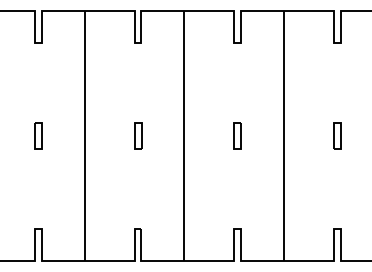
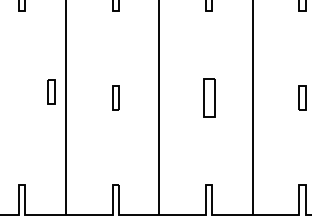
part: (38, 135) -> (51, 91), moved
part: (237, 135) -> (208, 97), size x1.6

